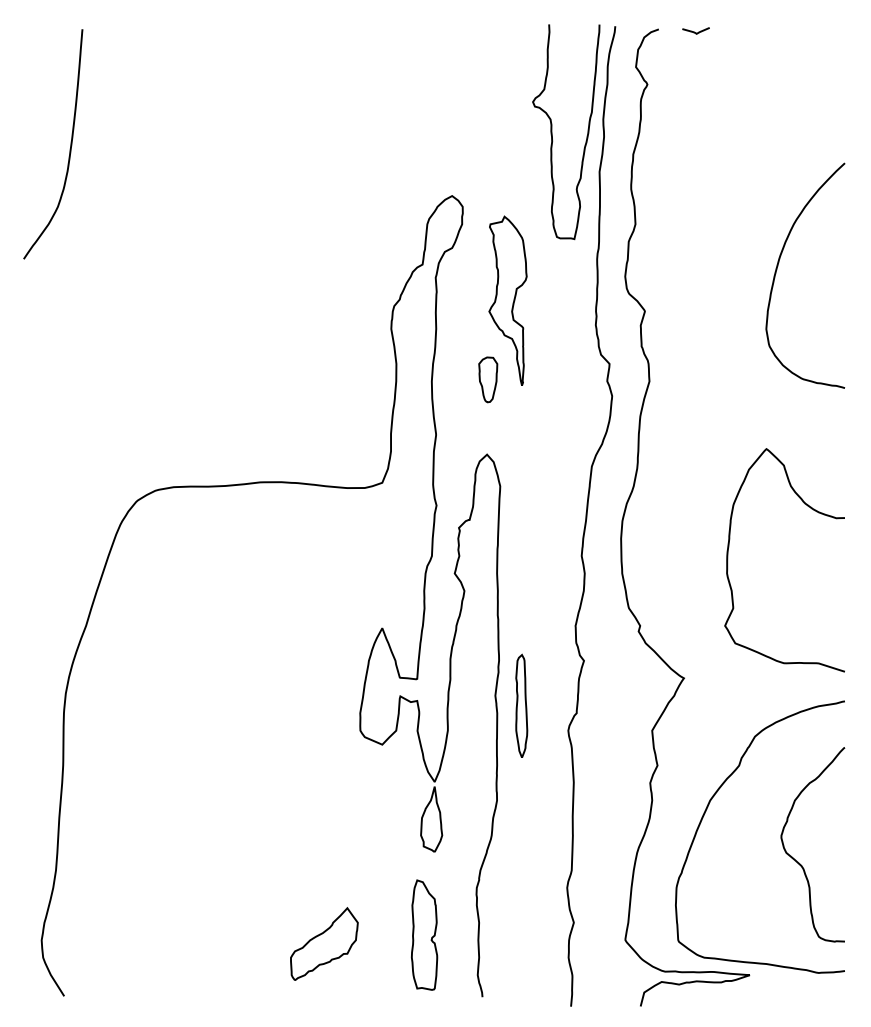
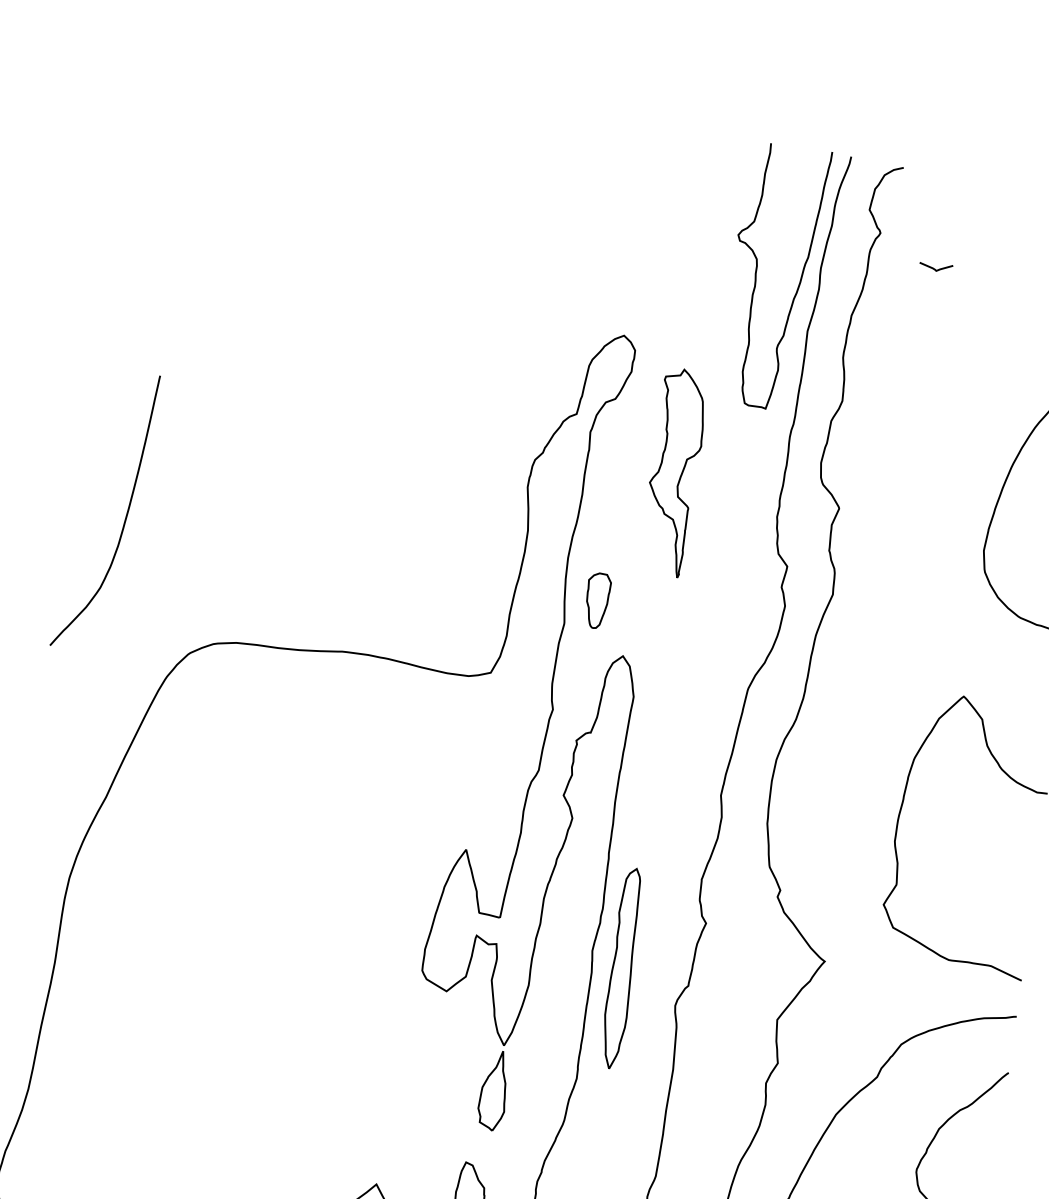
curve: (694, 31) -> (934, 267), moved
curve: (69, 149) -> (124, 519), moved
part: (488, 379) -> (597, 600), moved
part: (521, 705) -> (622, 967), size x1.6

